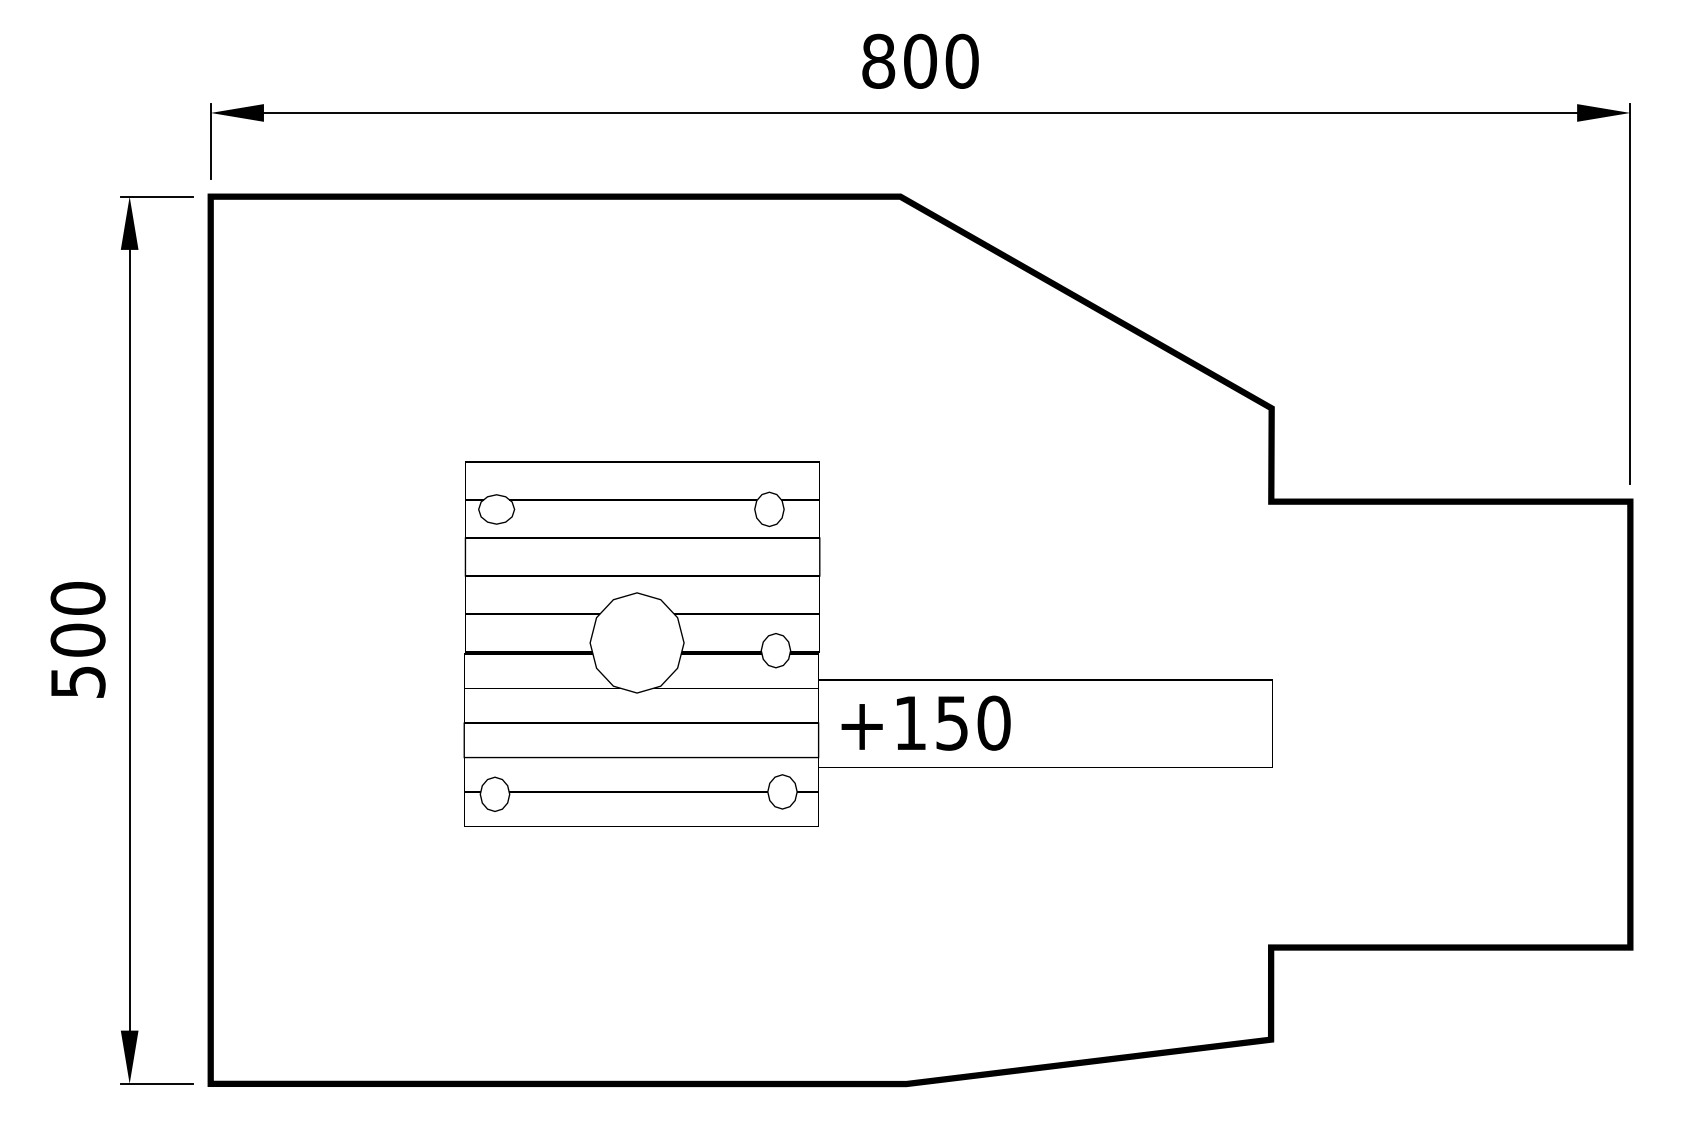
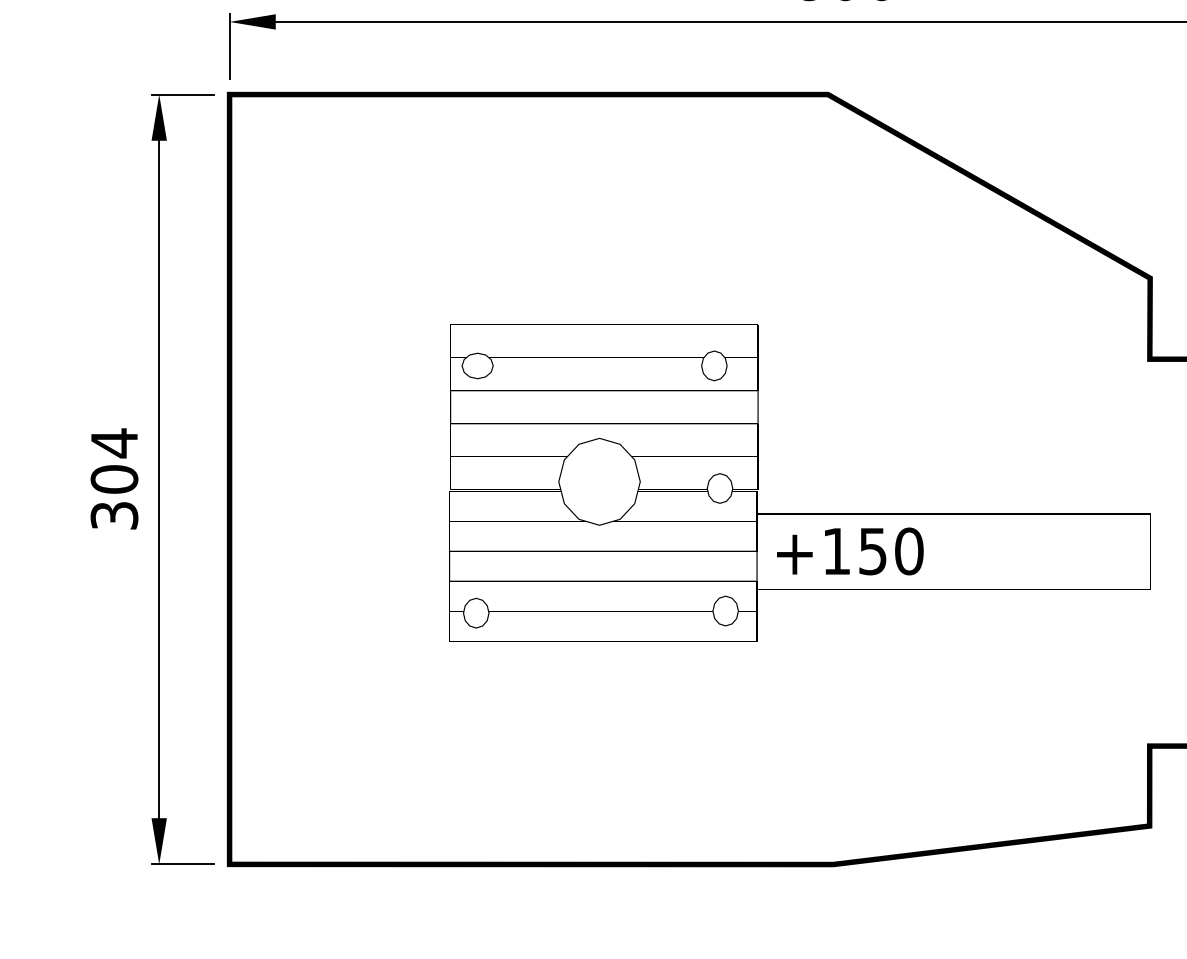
text: (77, 639) -> (113, 478), 500 -> 304

